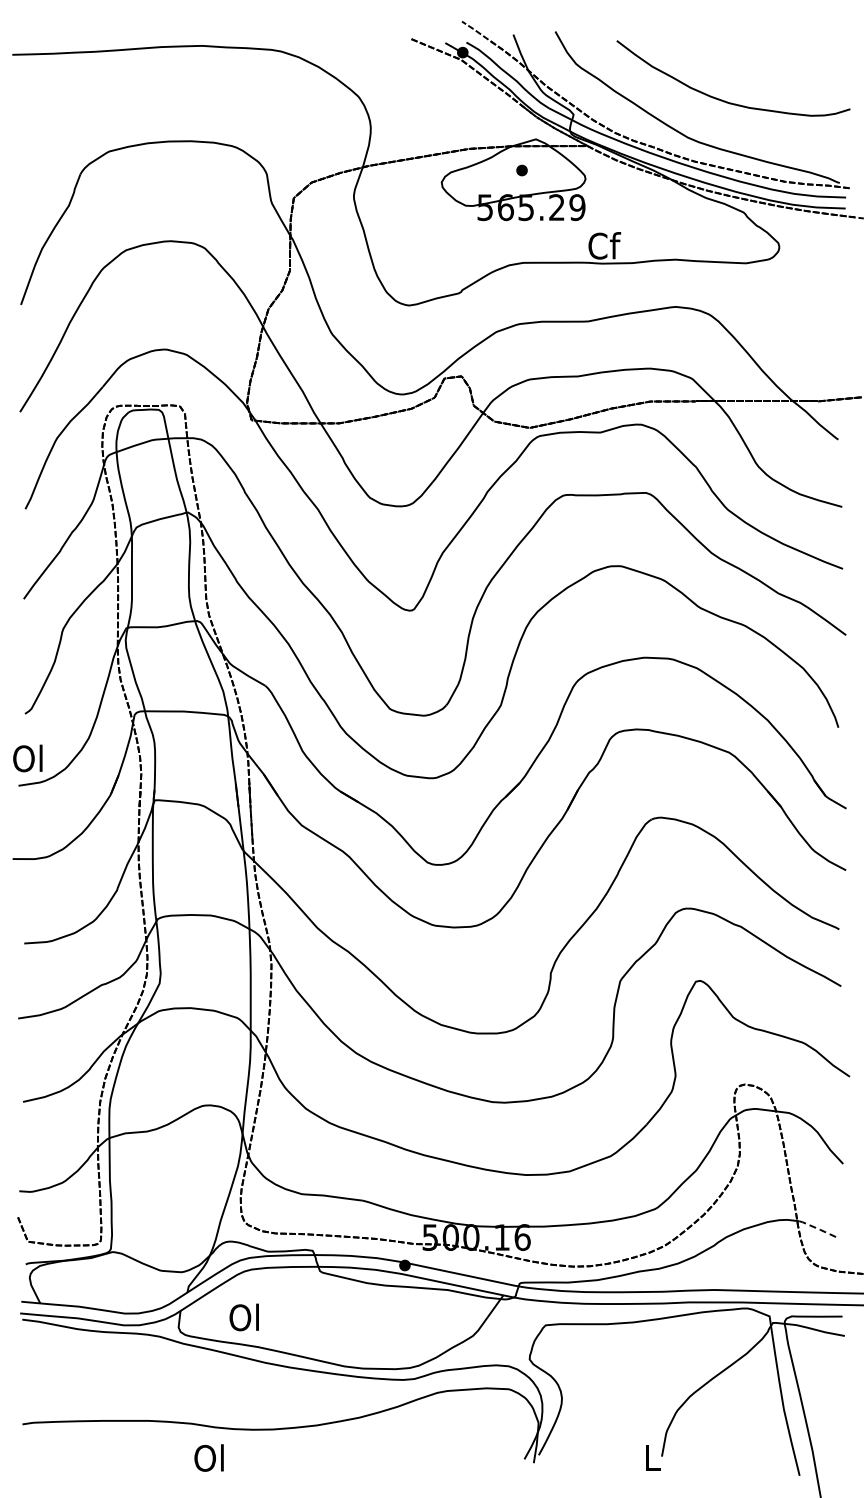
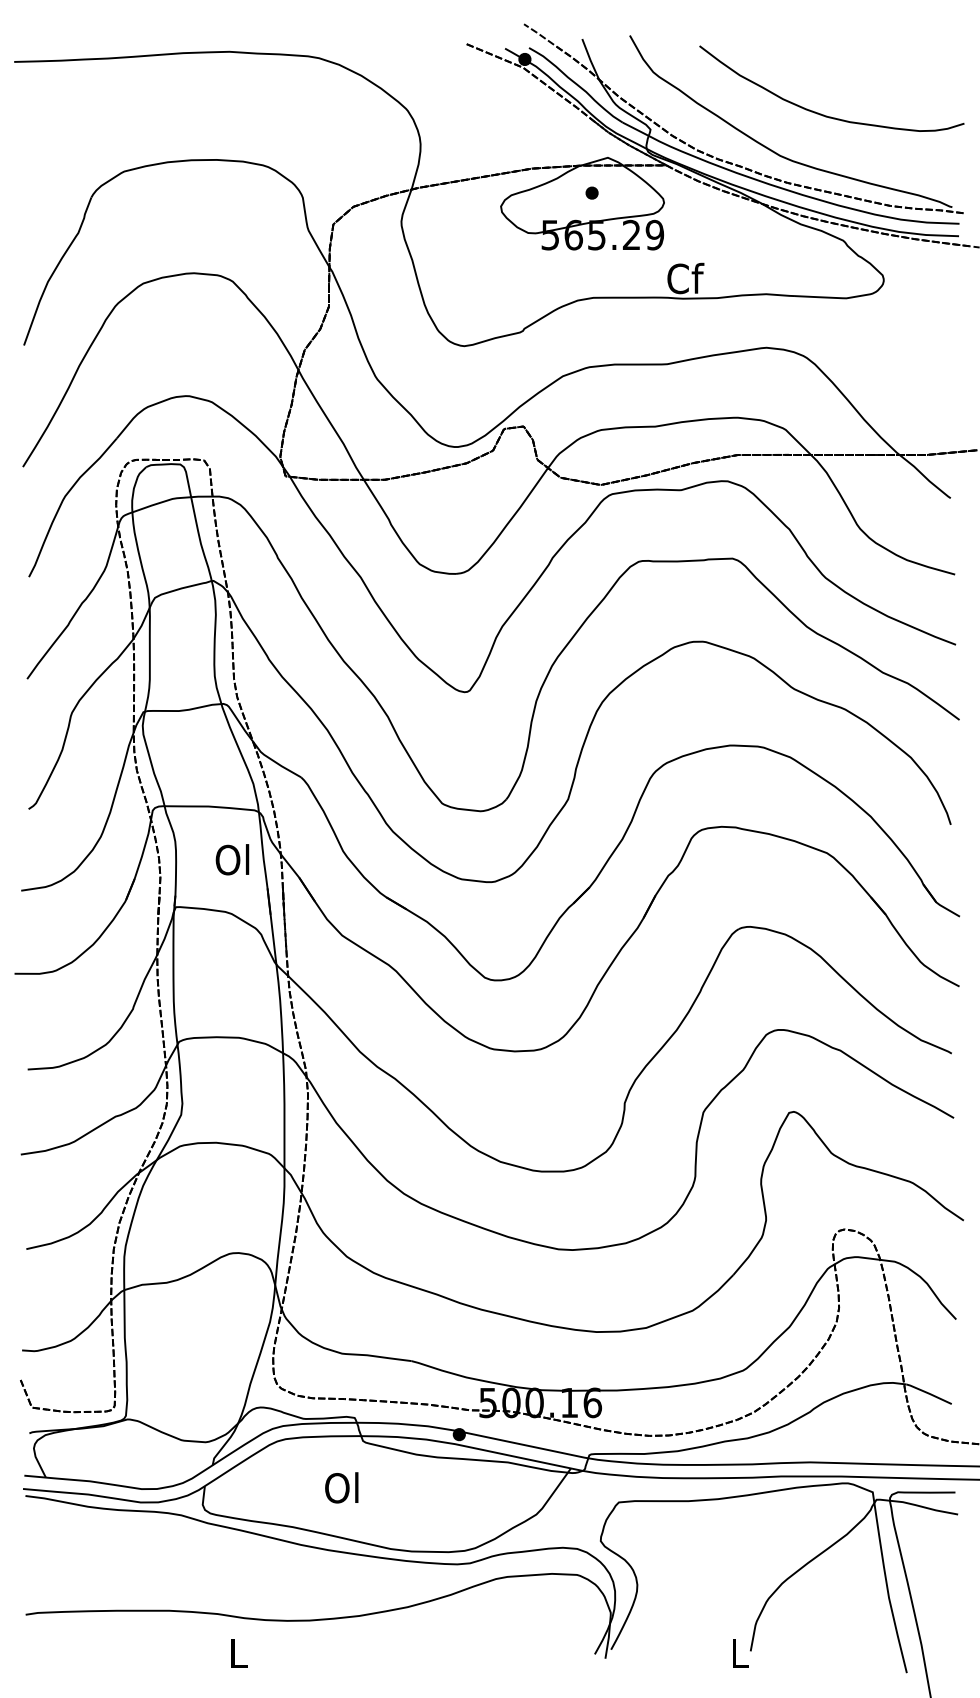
text: (27, 758) -> (232, 859), moved
line: (820, 1229) -> (930, 1393), dashed -> solid
text: (243, 1317) -> (340, 1487), moved
text: (208, 1457) -> (236, 1652), Ol -> L

